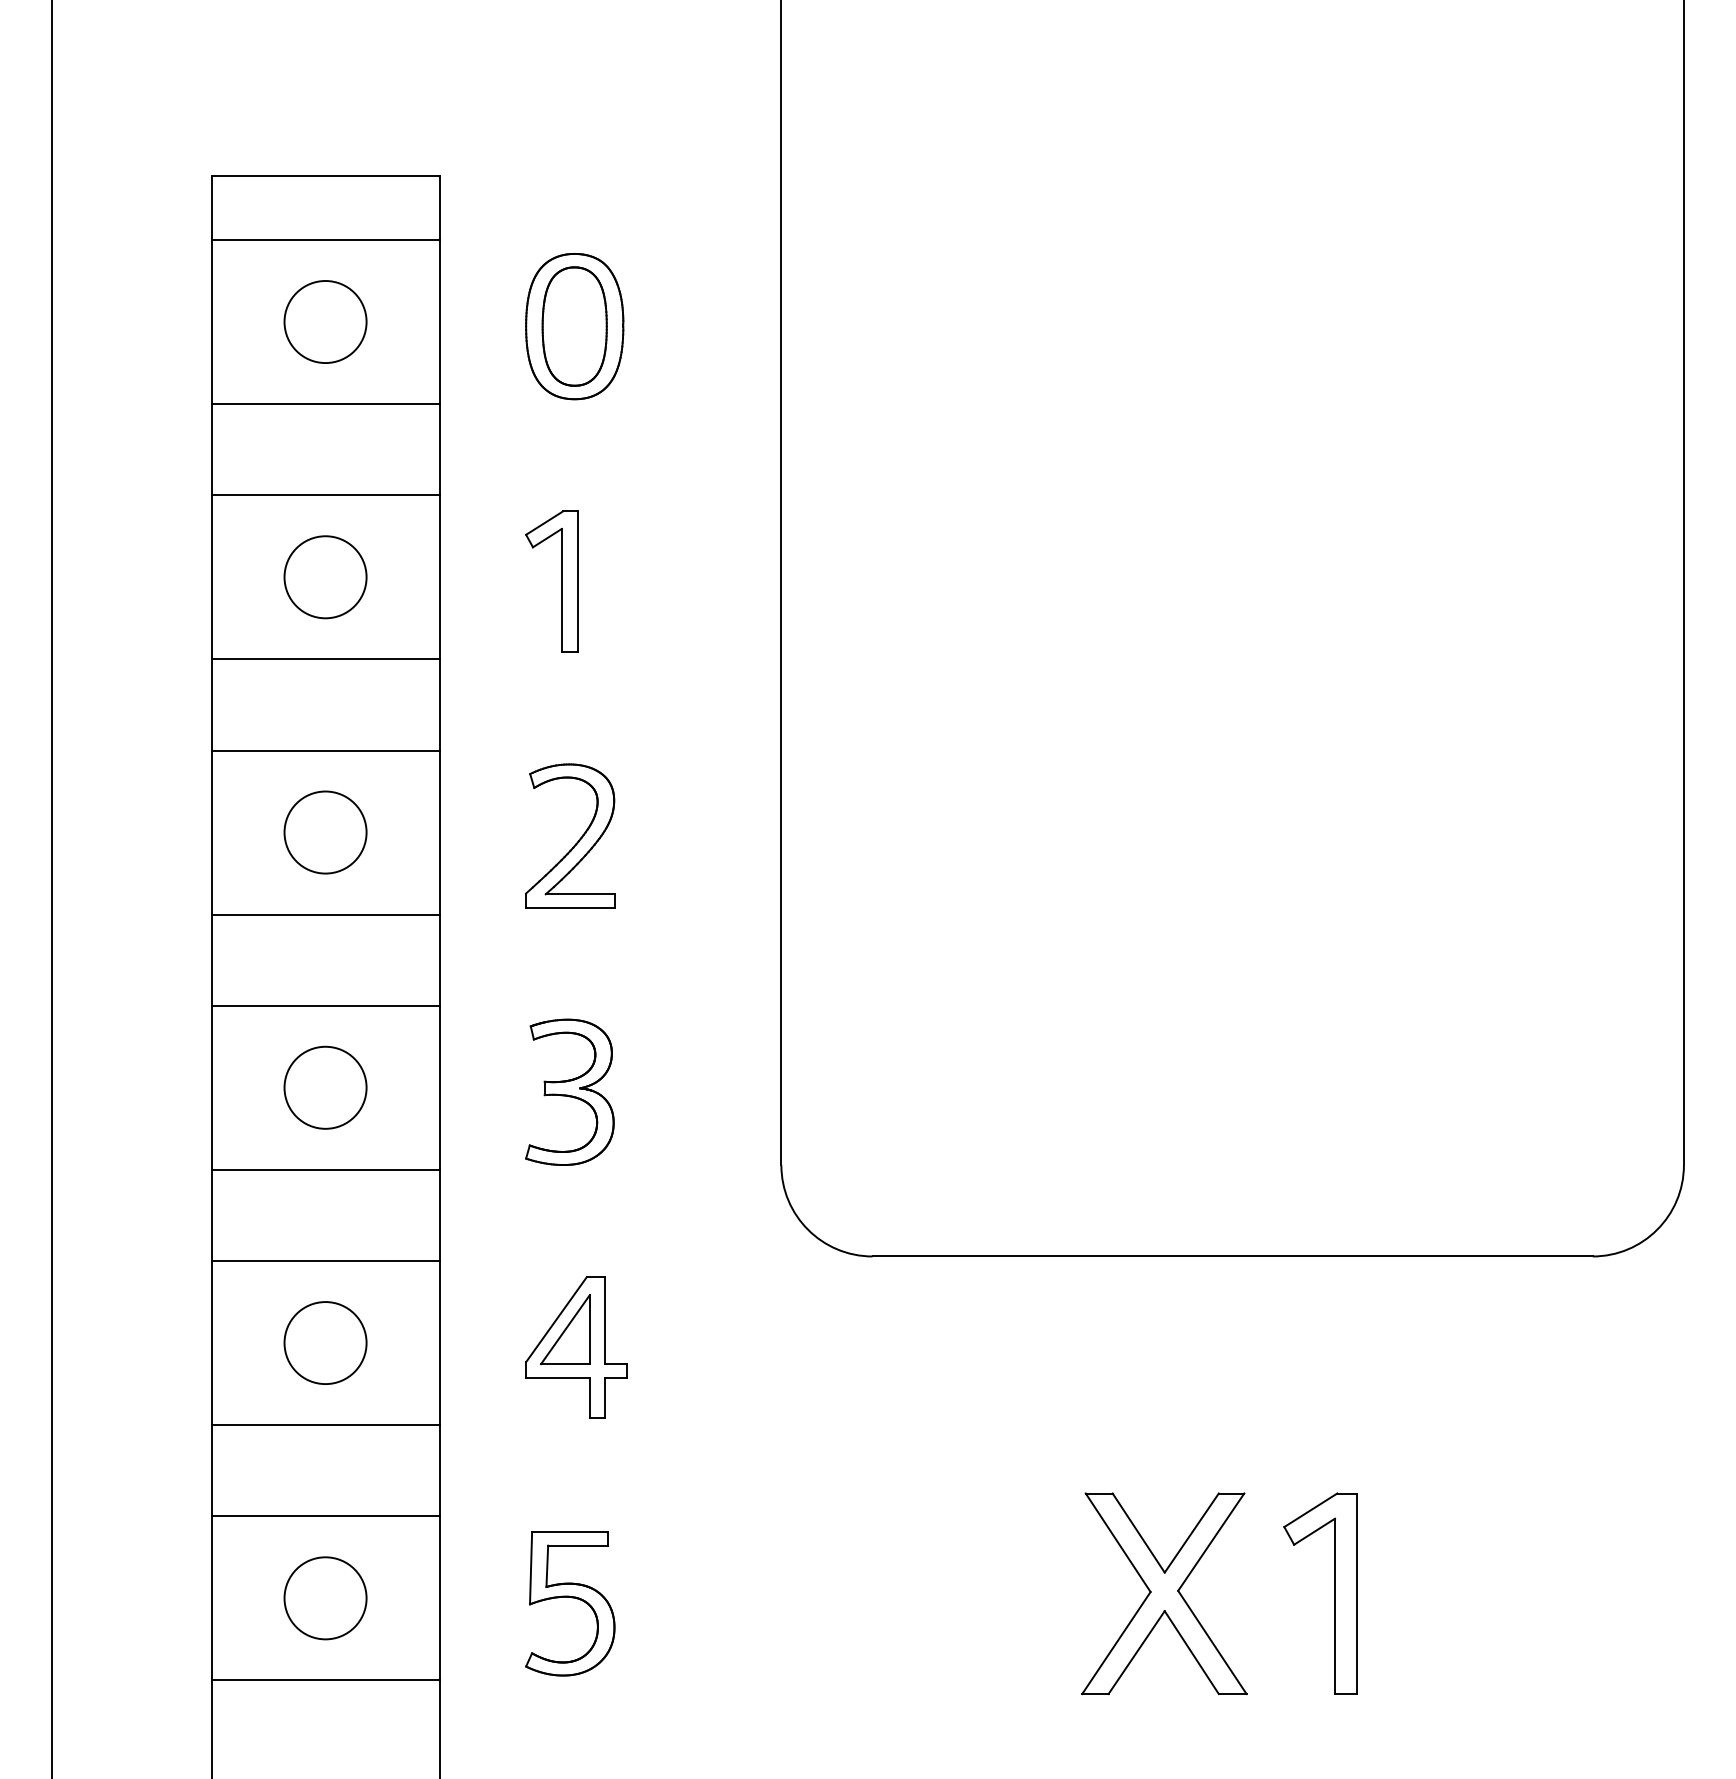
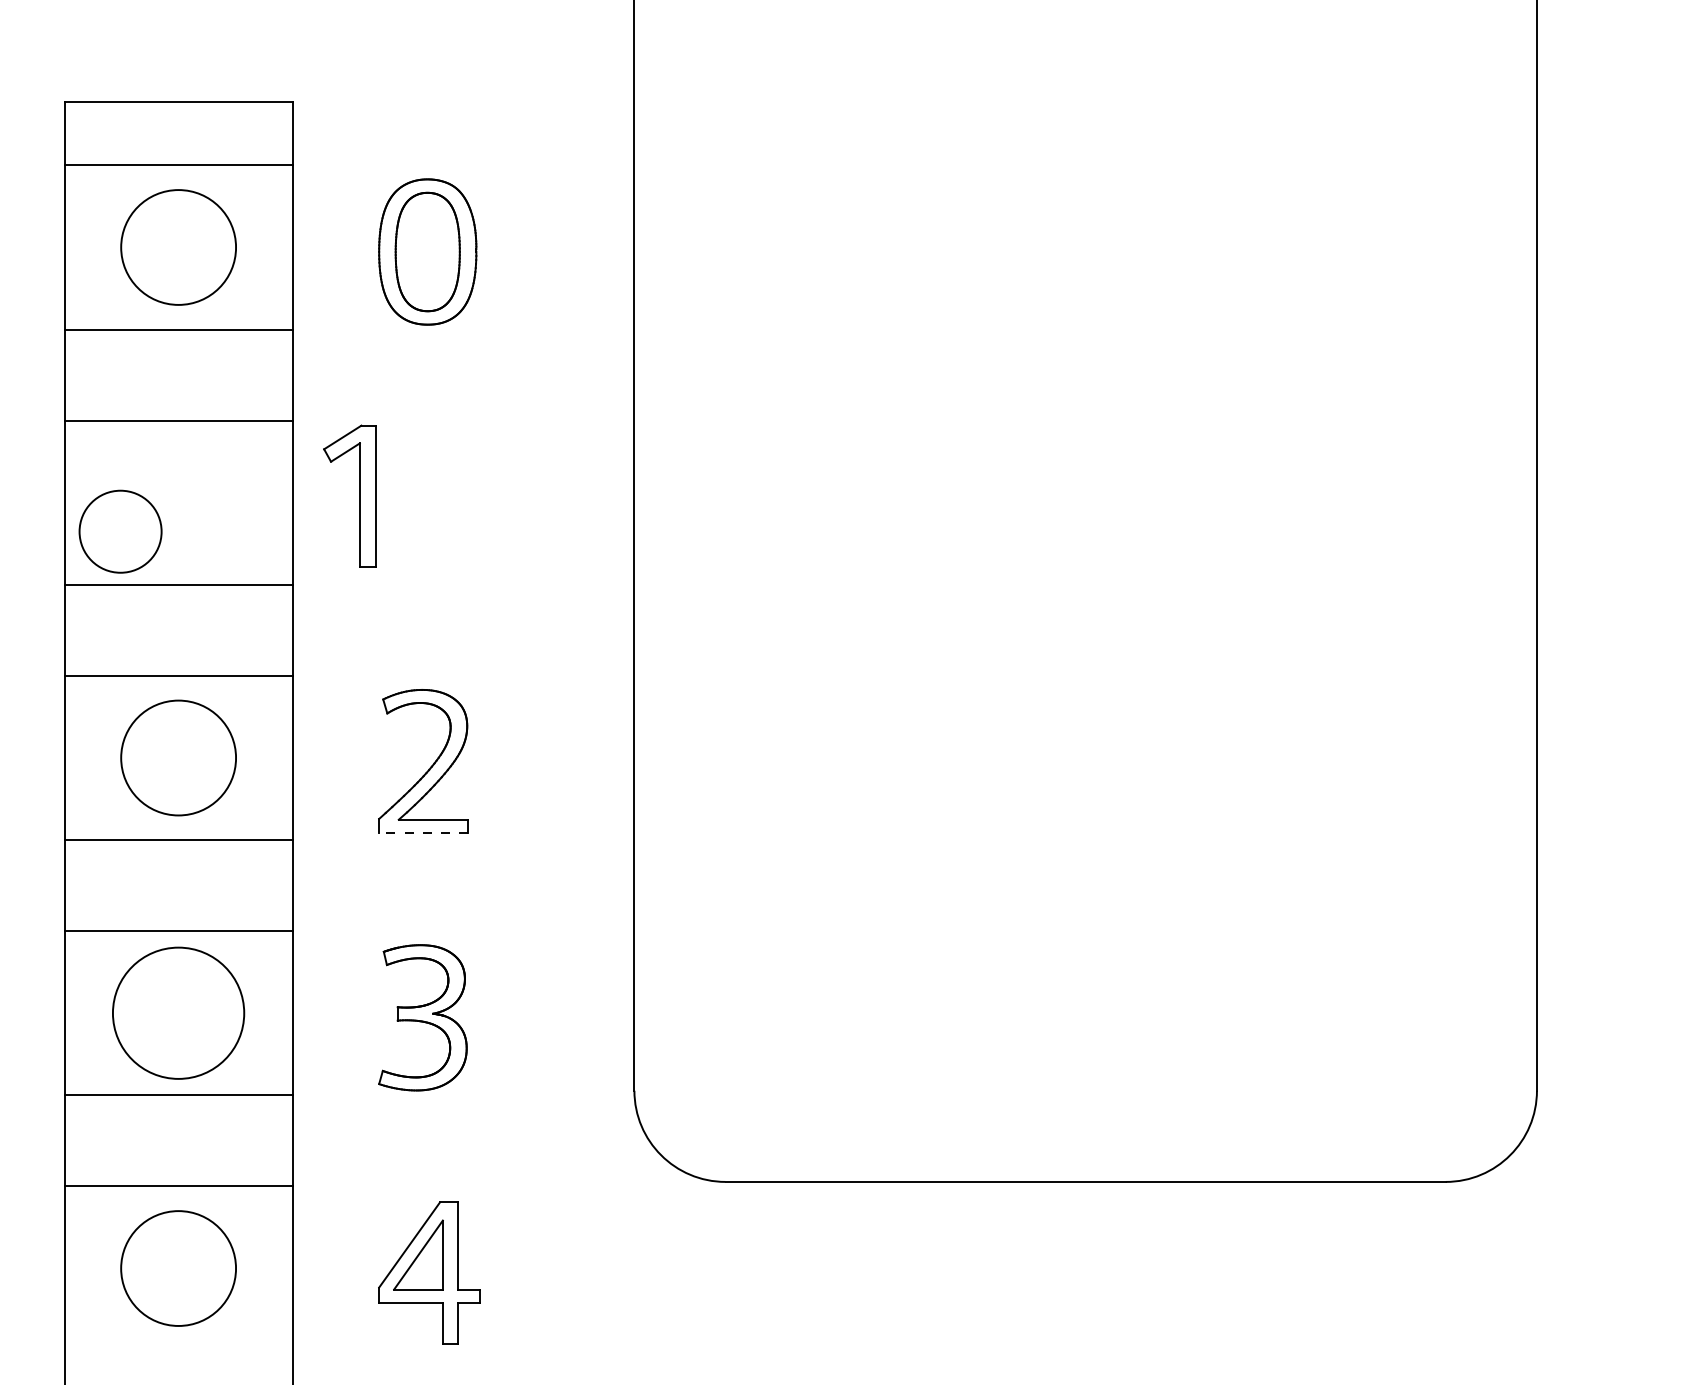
circle: (325, 321) -> (178, 246), size x1.4
circle: (325, 577) -> (120, 531), moved
part: (561, 581) -> (359, 495), moved
circle: (325, 832) -> (178, 757), size x1.4
line: (570, 907) -> (423, 832), solid -> dashed
circle: (325, 1087) -> (178, 1012), size x1.6
circle: (325, 1343) -> (178, 1268), size x1.4
line: (325, 1425) -> (178, 1350), removed

